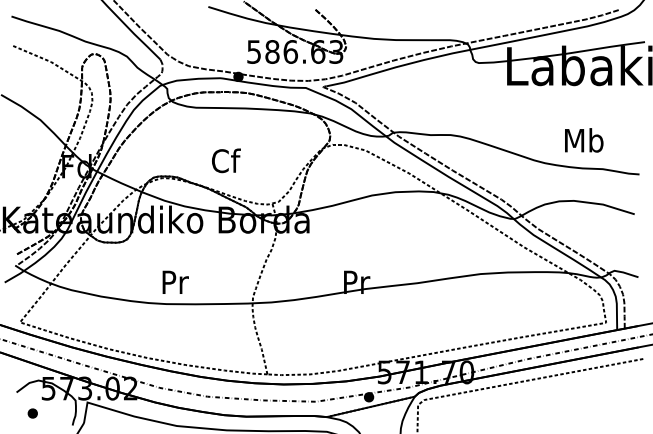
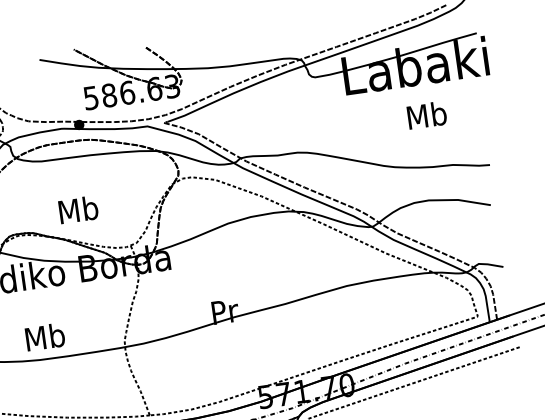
text: (584, 140) -> (427, 115), moved
text: (225, 160) -> (78, 209), Cf -> Mb
text: (174, 281) -> (44, 336), Pr -> Mb

